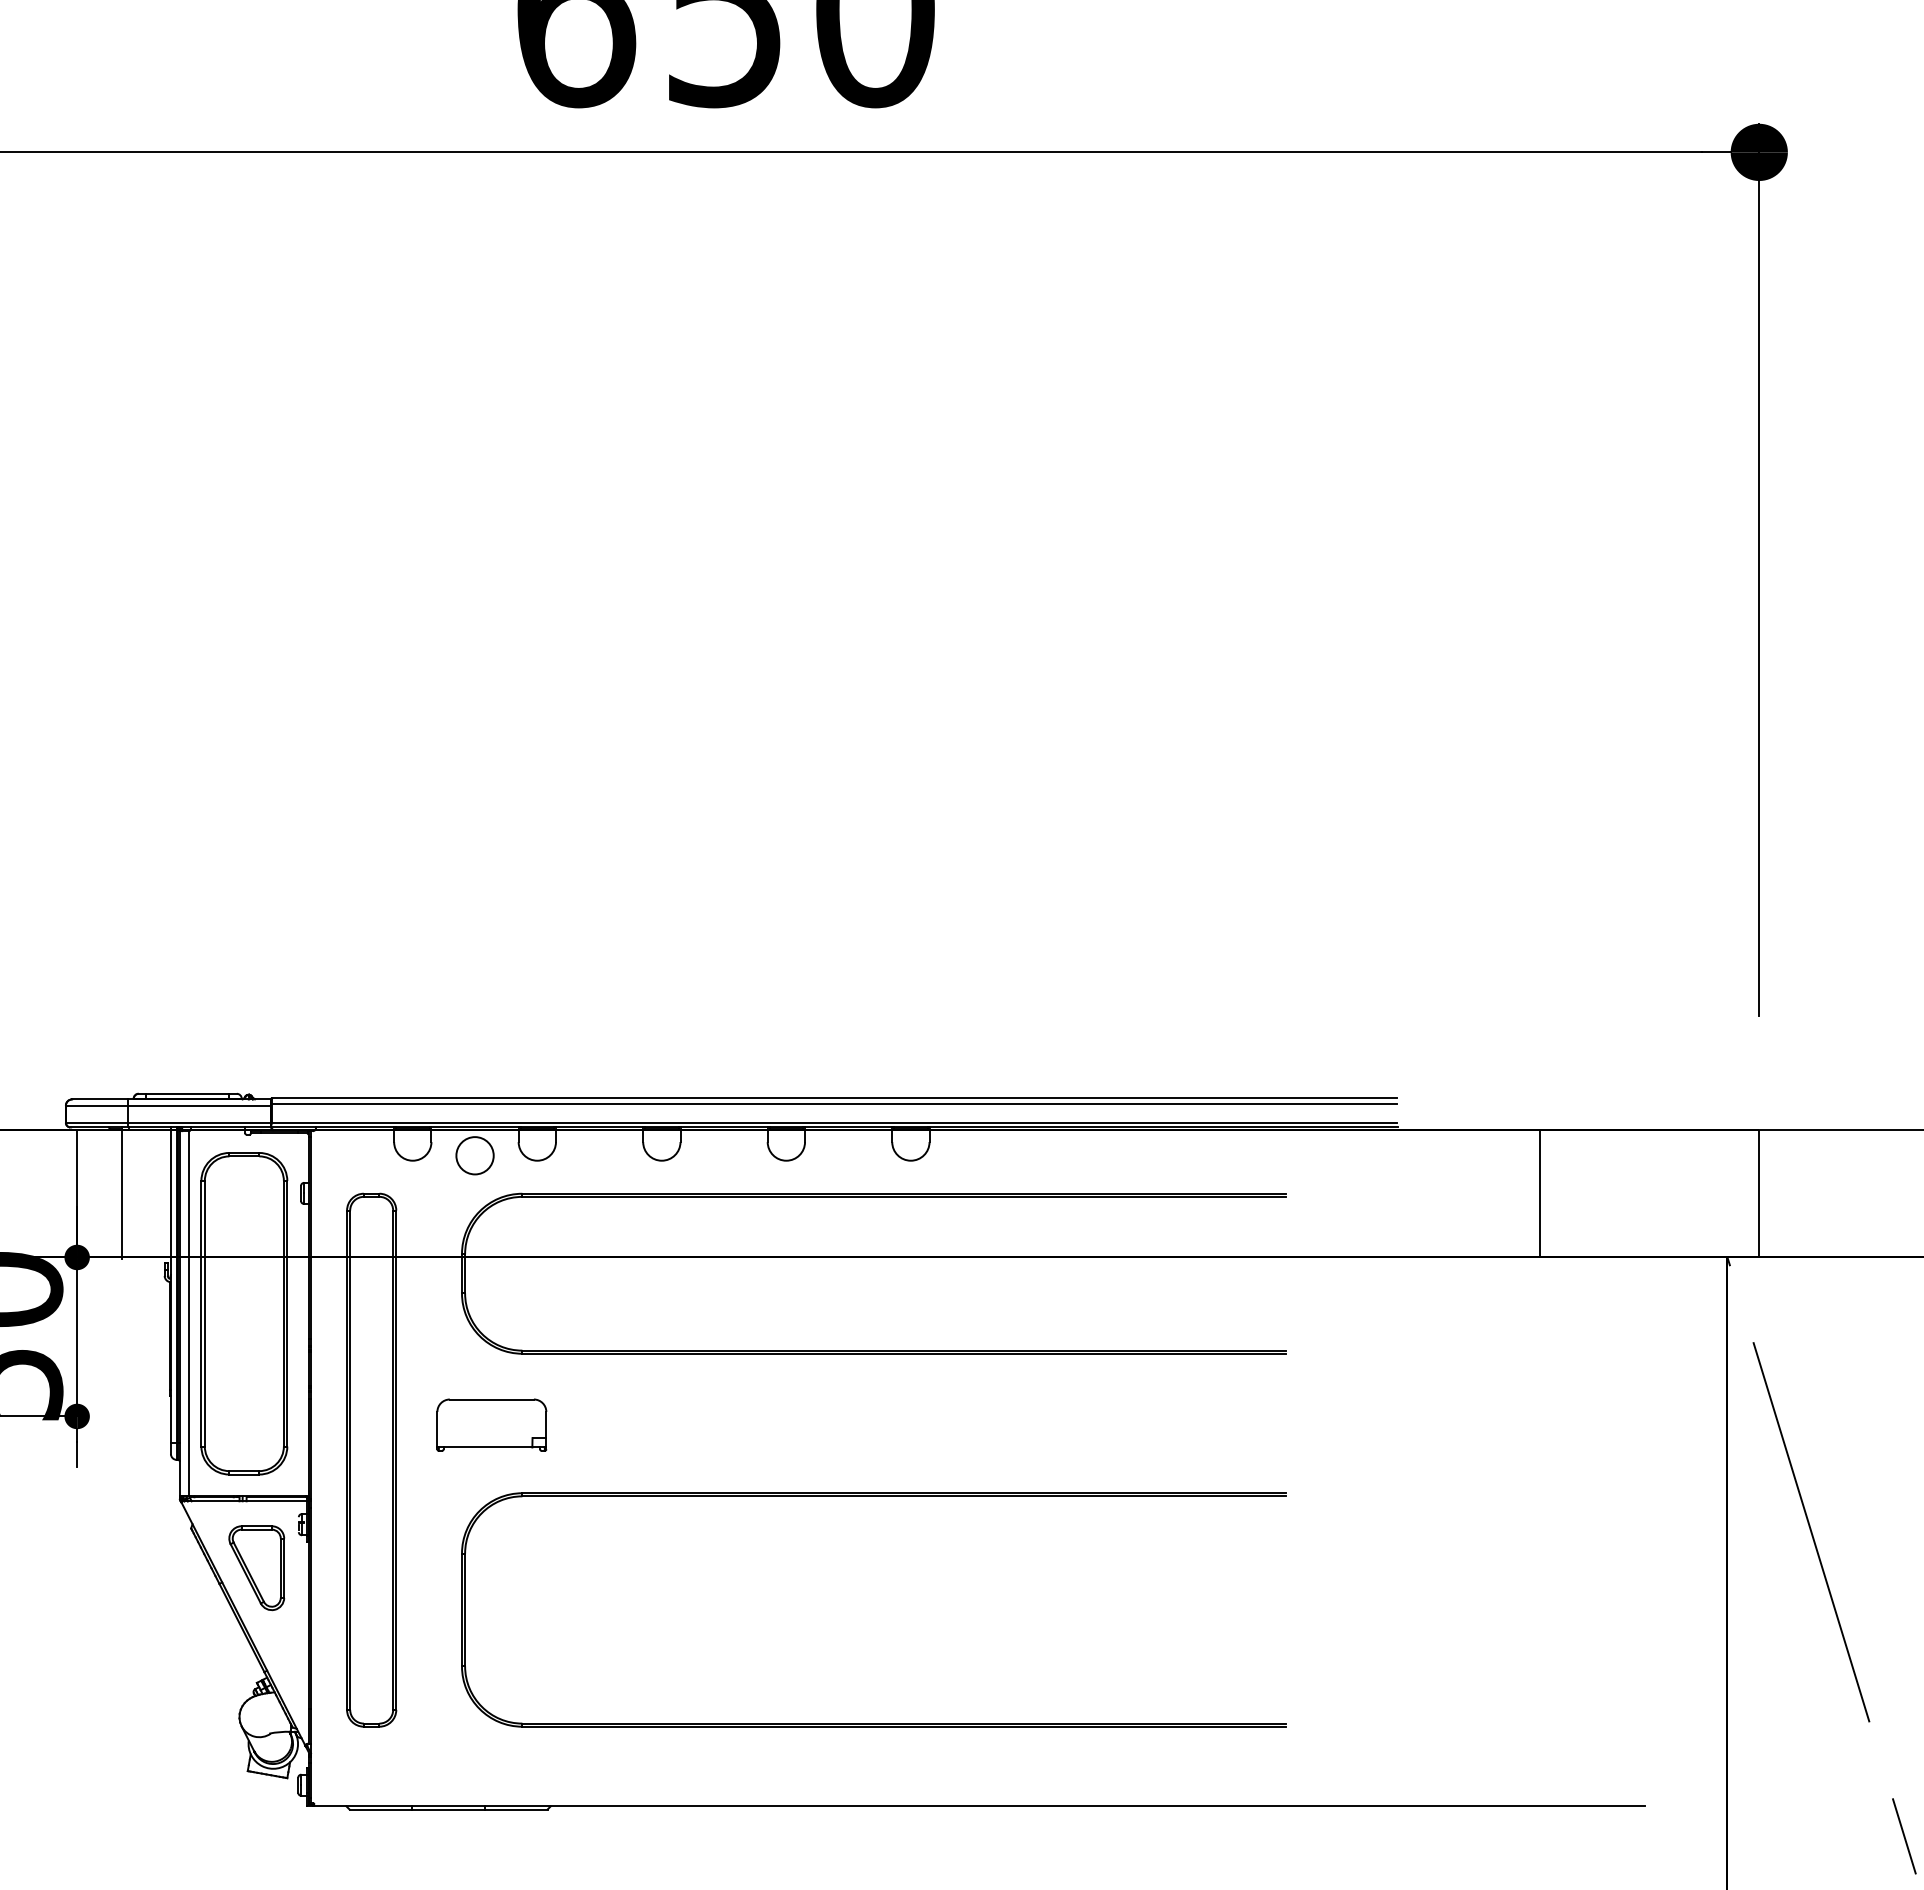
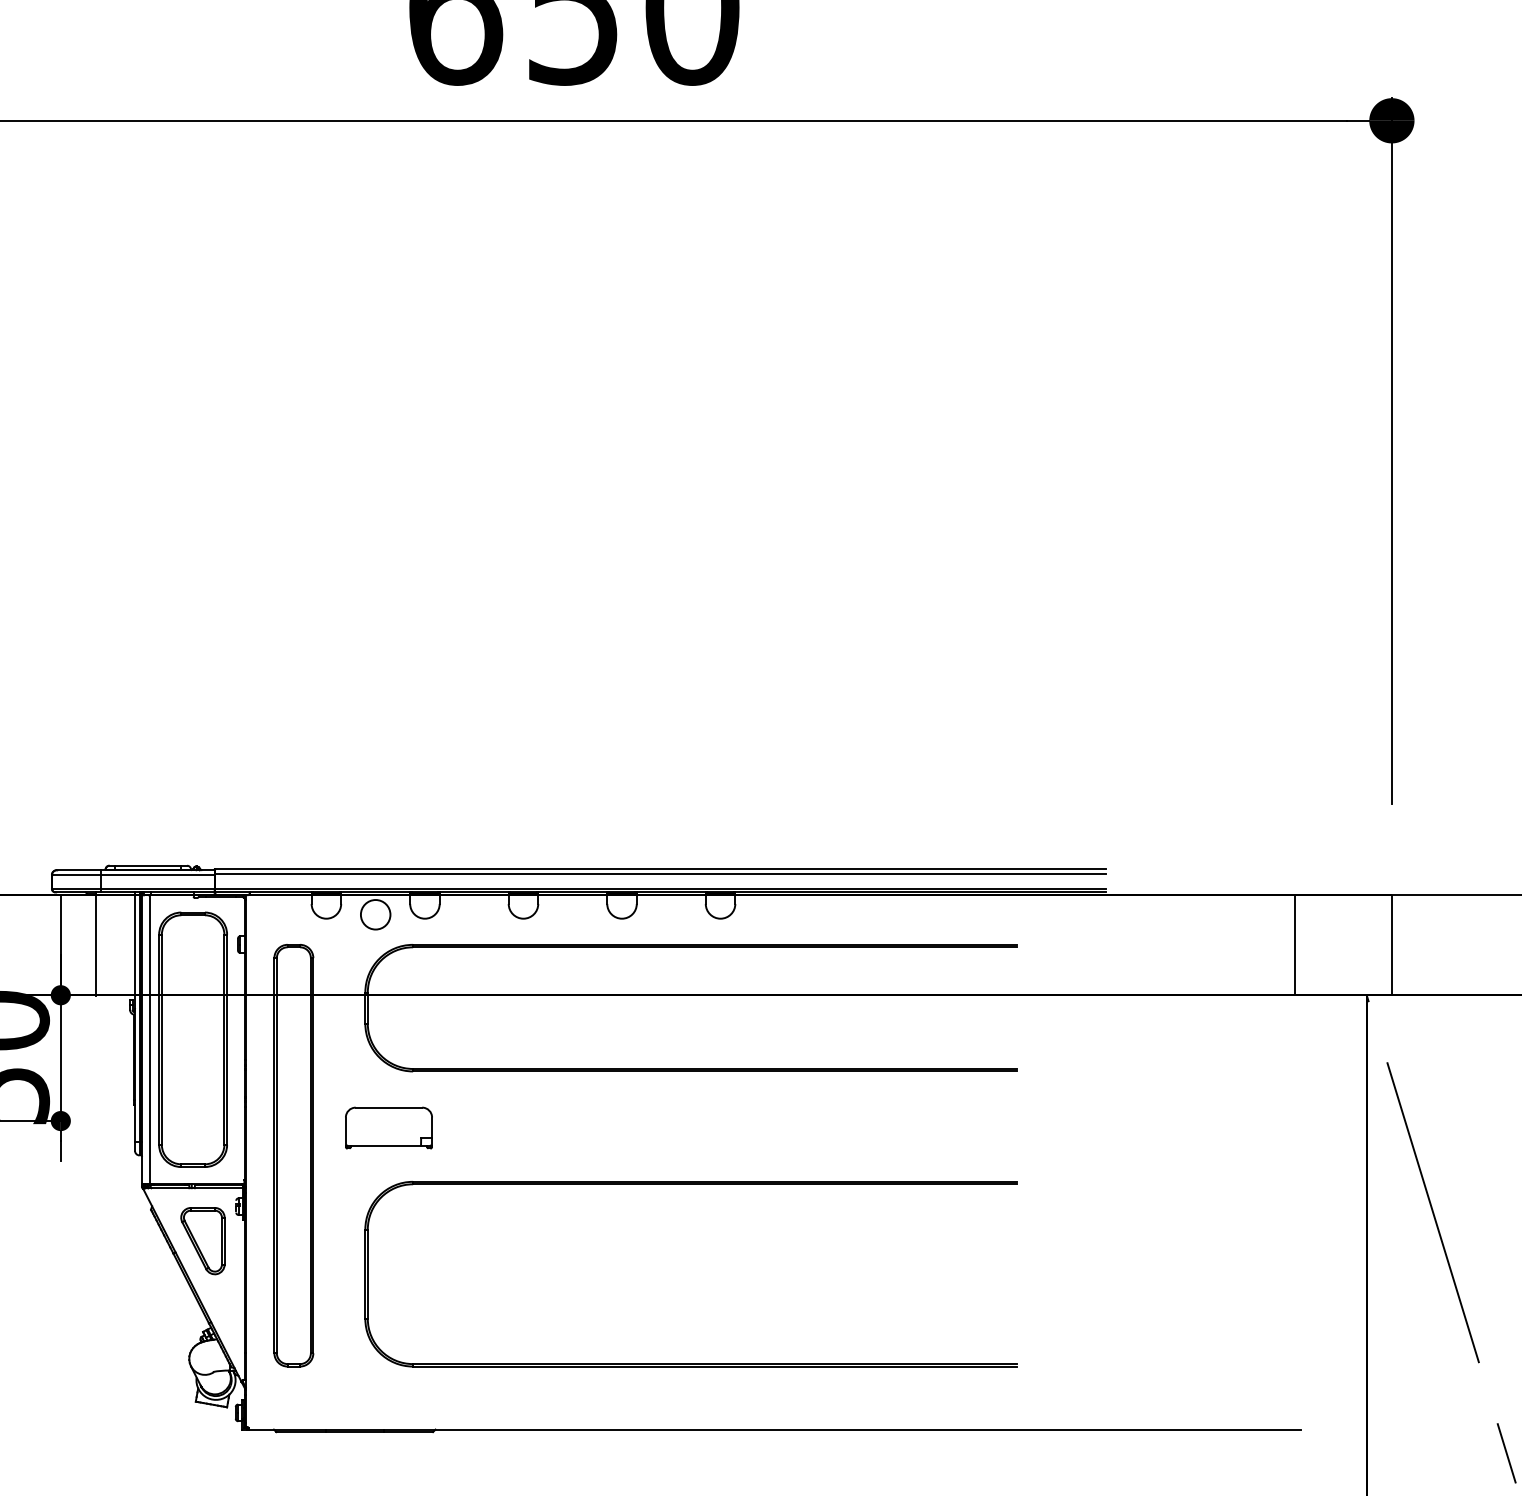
line: (1539, 1193) -> (1294, 944), moved

